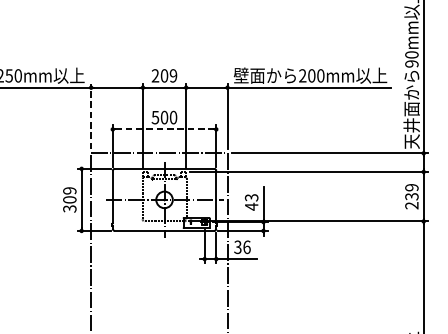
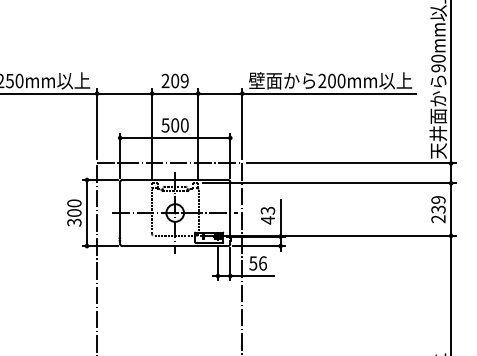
line: (91, 116) -> (97, 124), dashed -> solid
line: (164, 129) -> (175, 138), dashed -> solid
text: (69, 190) -> (74, 203), 309 -> 300
text: (238, 246) -> (253, 262), 36 -> 56

